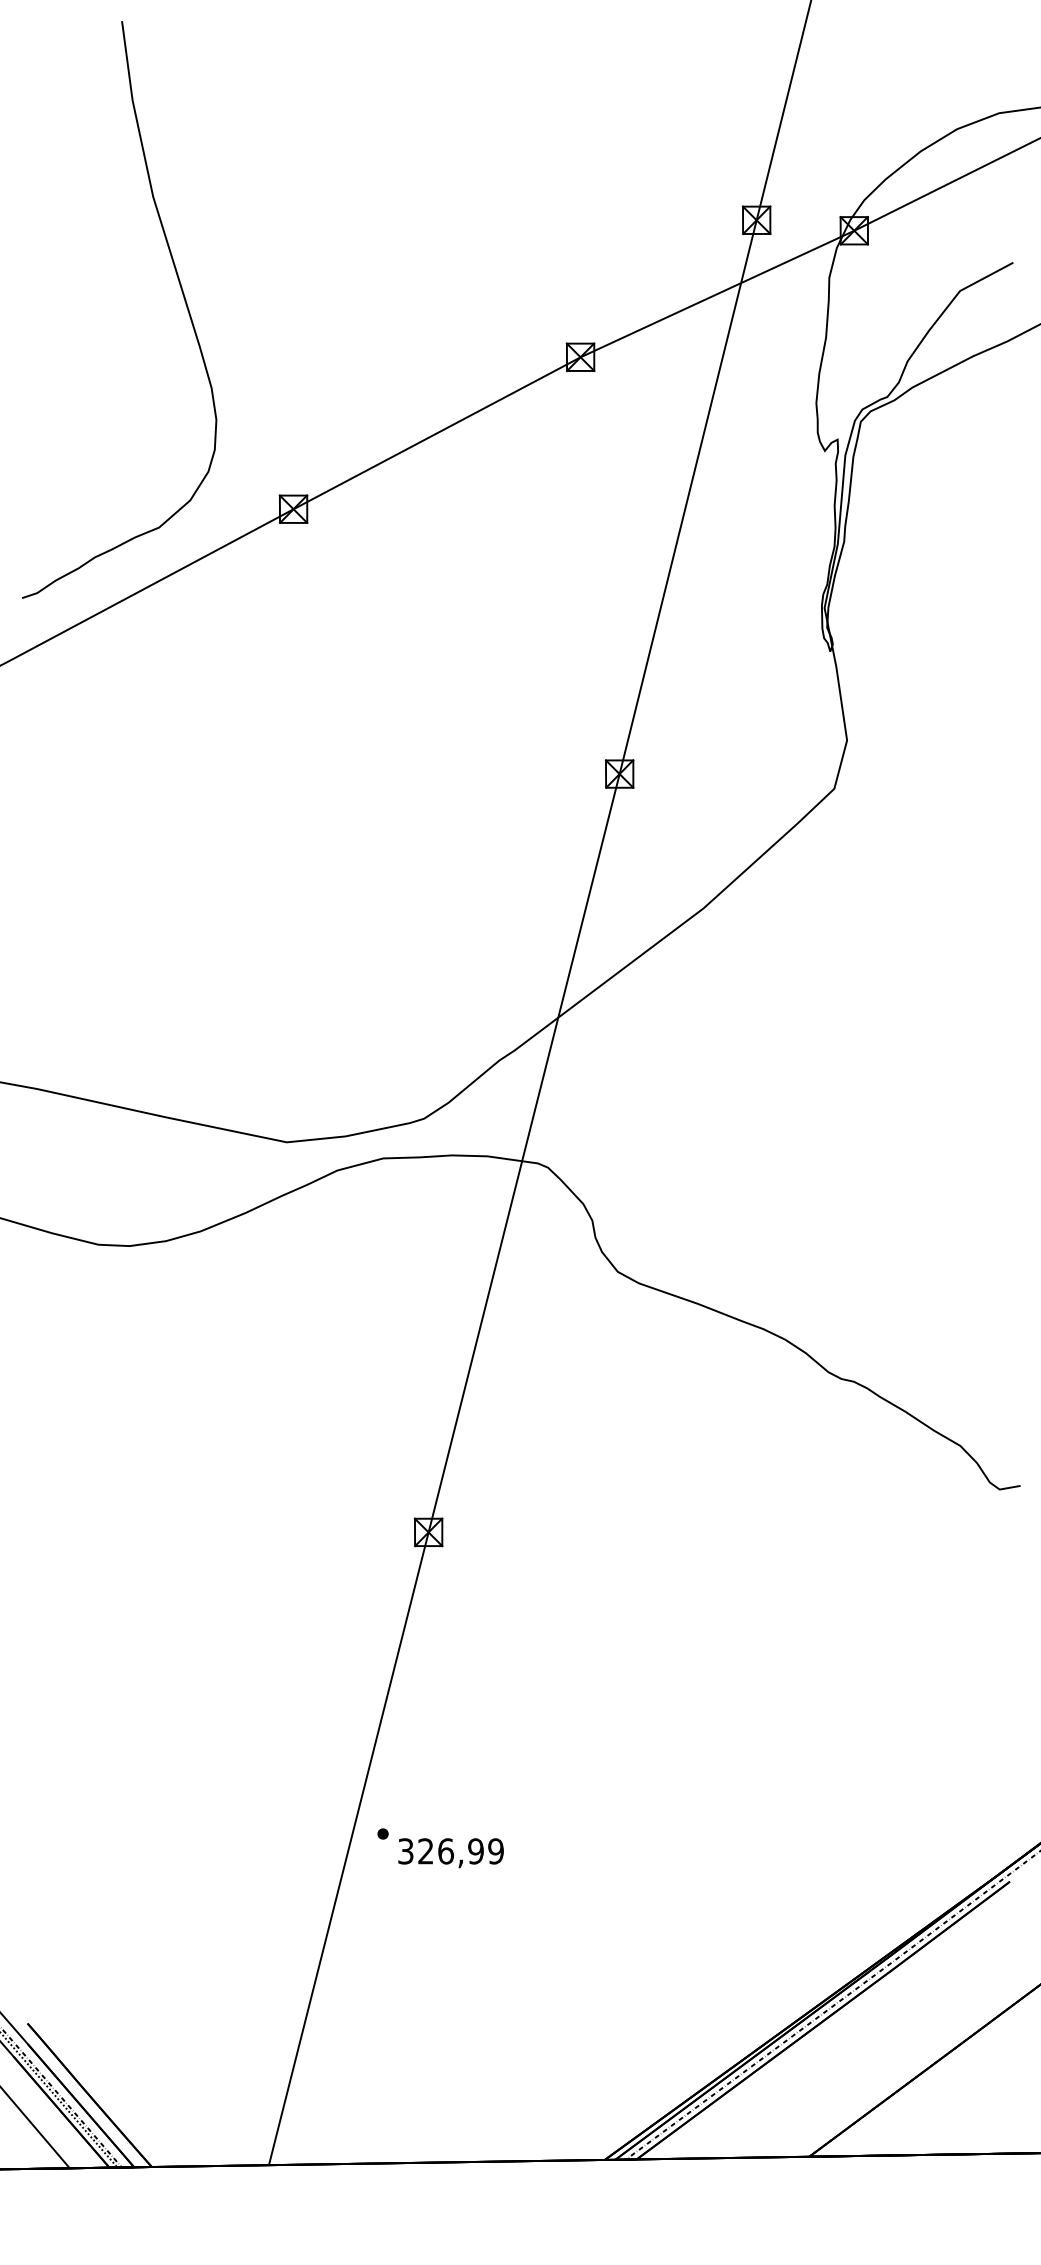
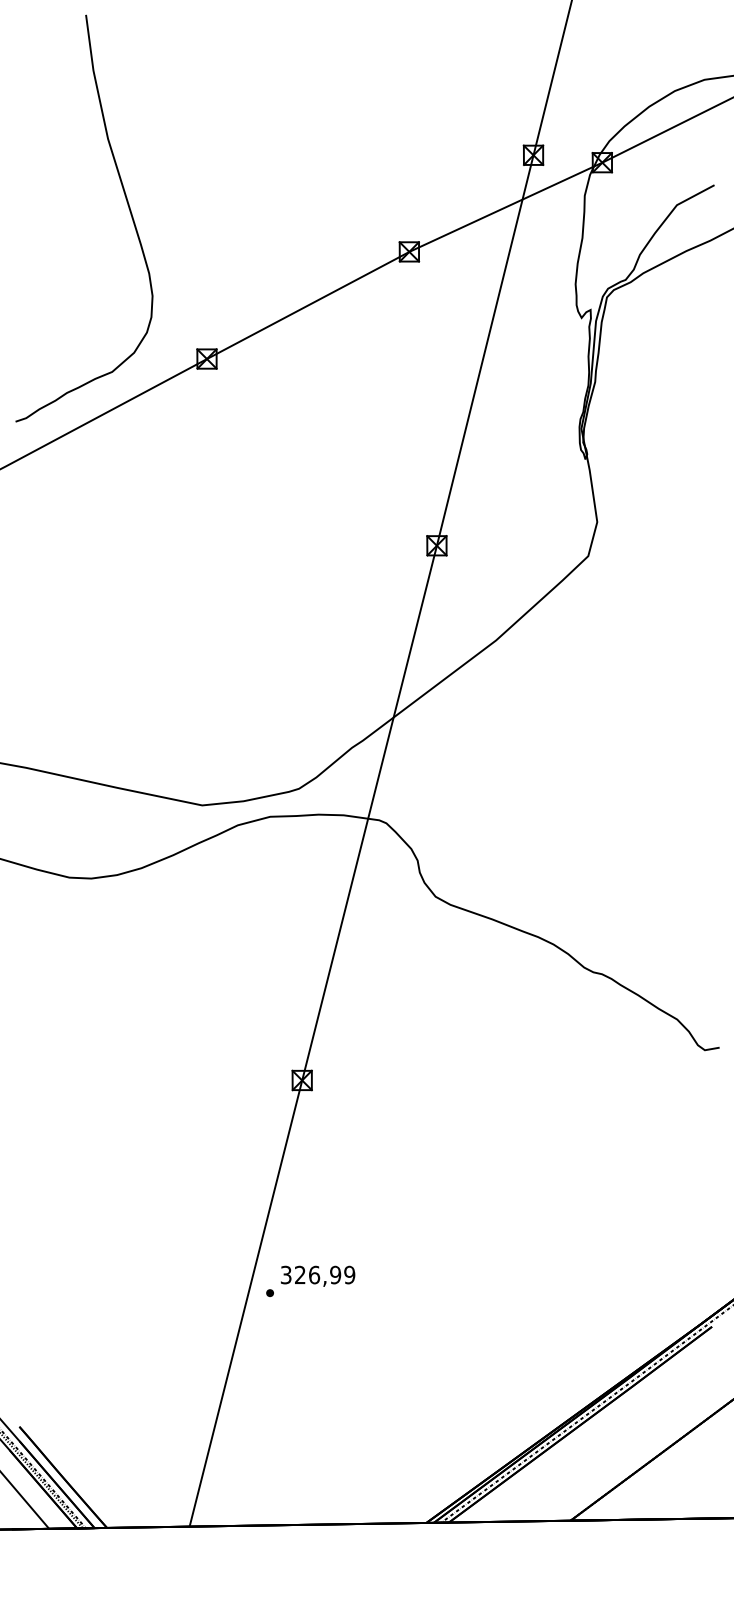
text: (450, 1853) -> (317, 1276), moved

